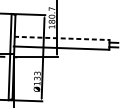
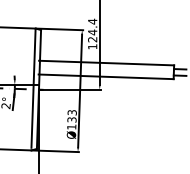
text: (51, 15) -> (92, 30), 180.7 -> 124.4
line: (61, 38) -> (106, 63), dashed -> solid

